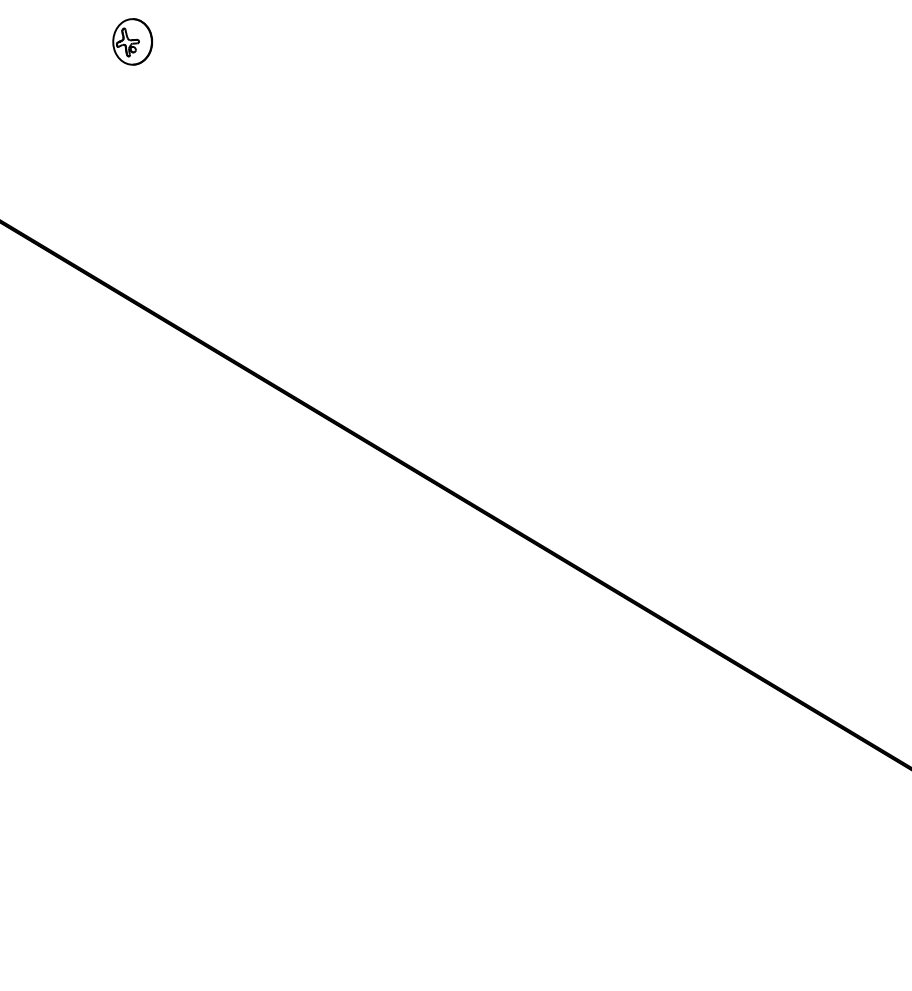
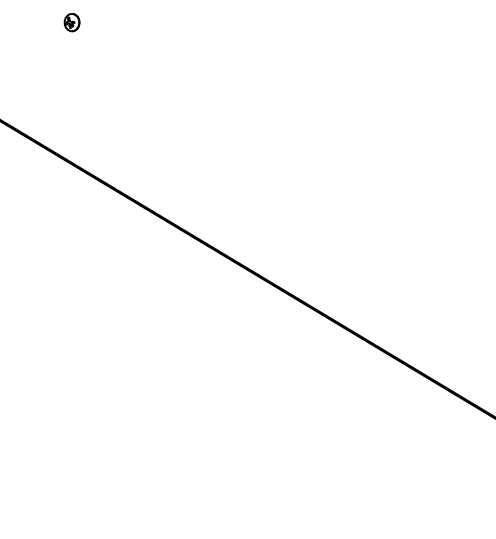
part: (131, 41) -> (71, 22), size x0.7

